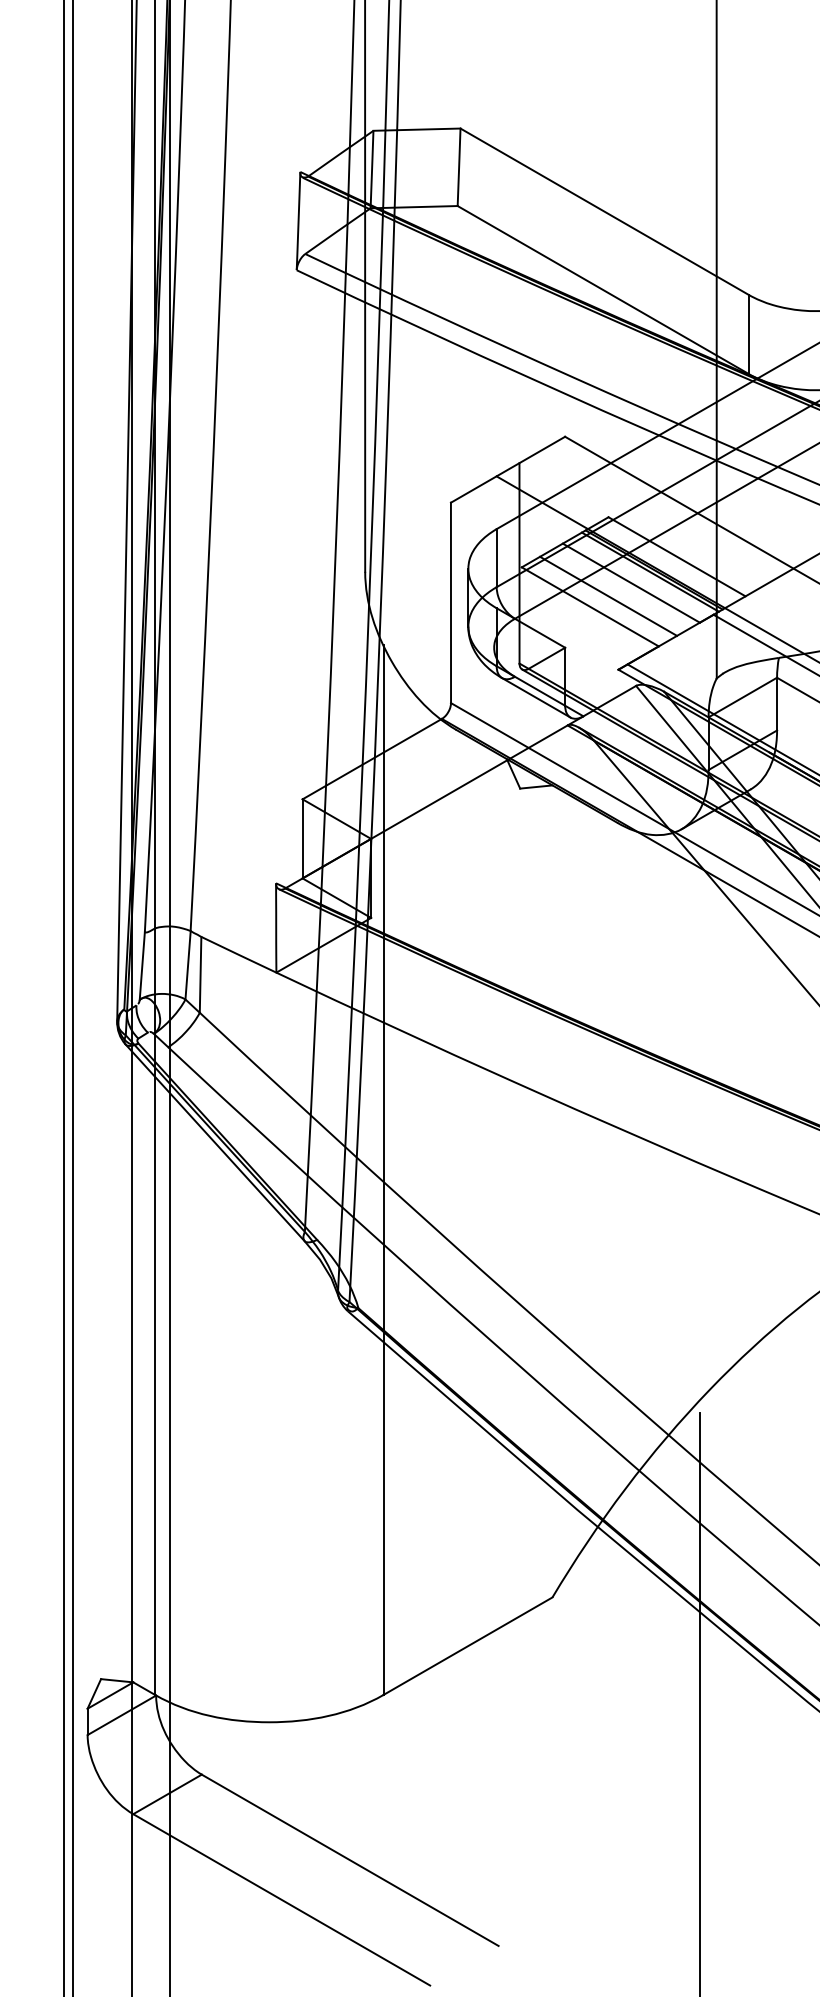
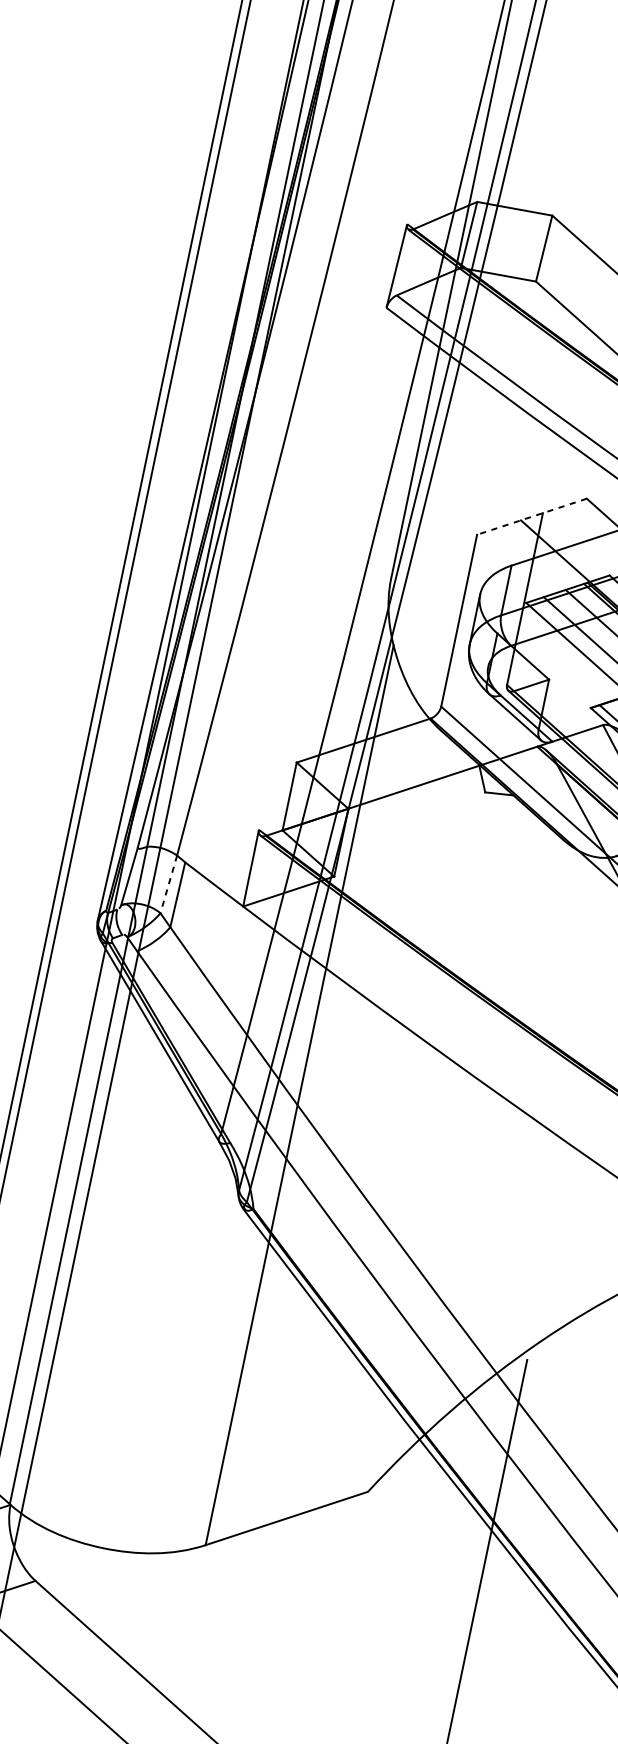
line: (508, 469) -> (532, 516), solid -> dashed
line: (188, 965) -> (169, 884), solid -> dashed

